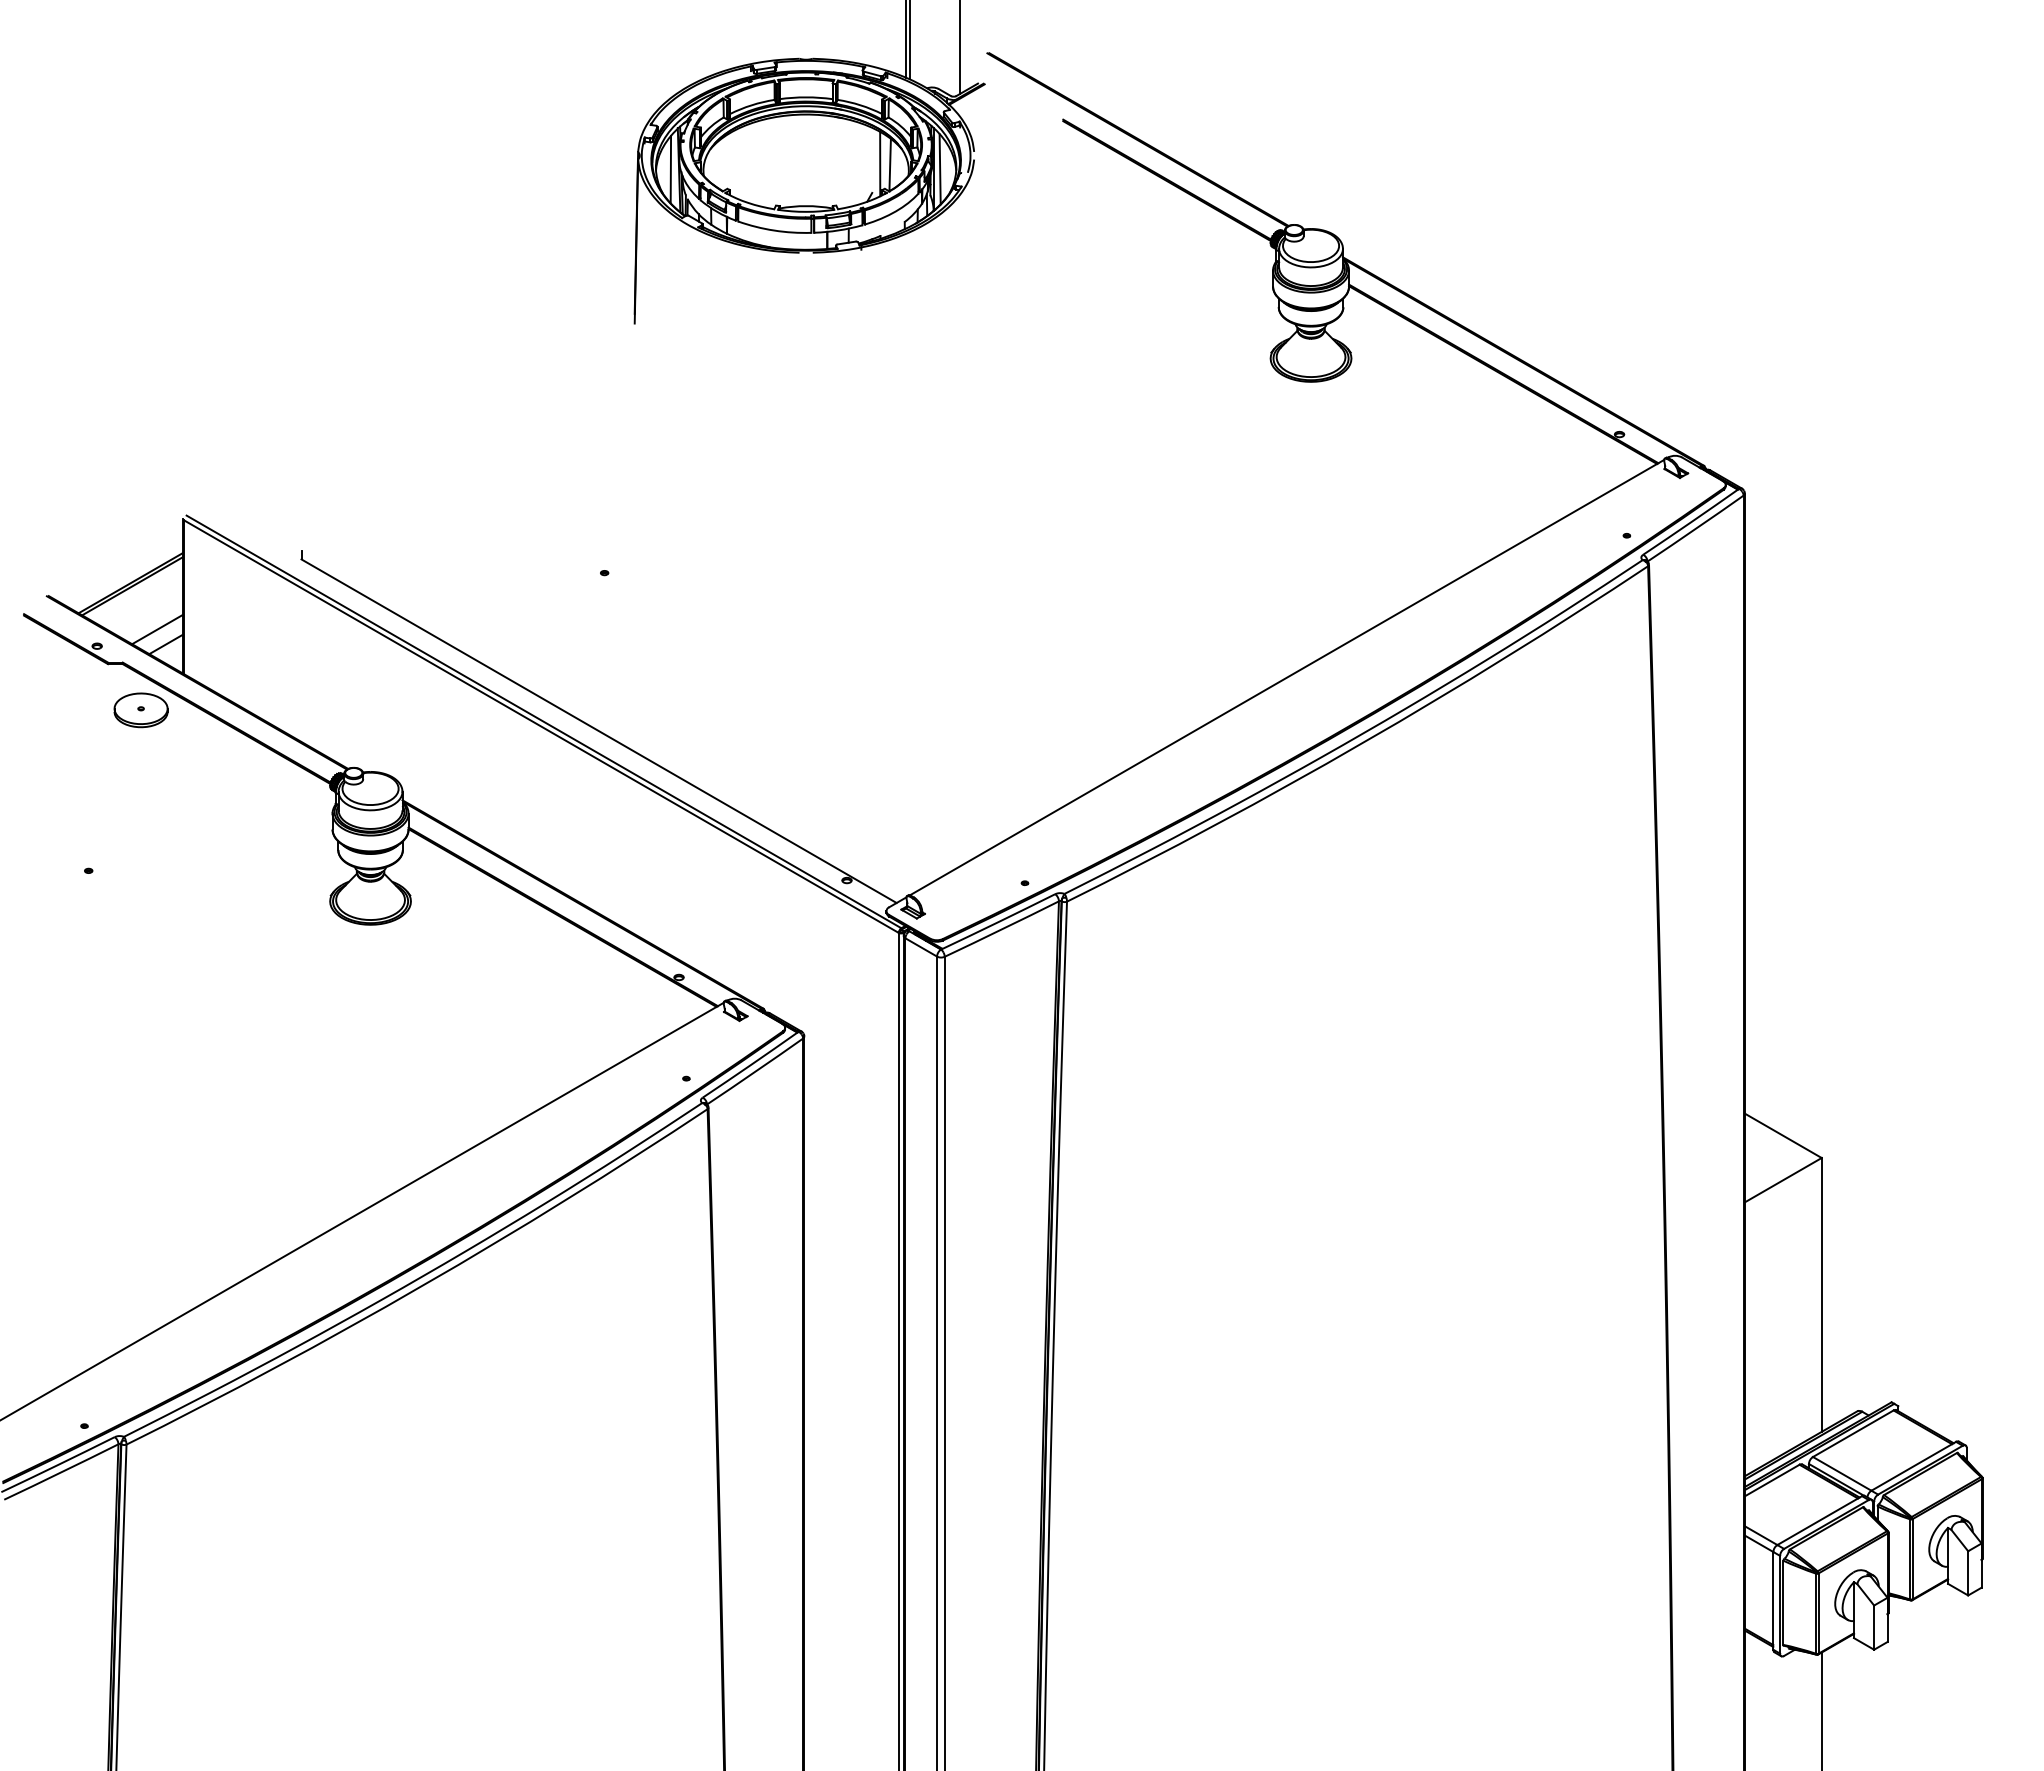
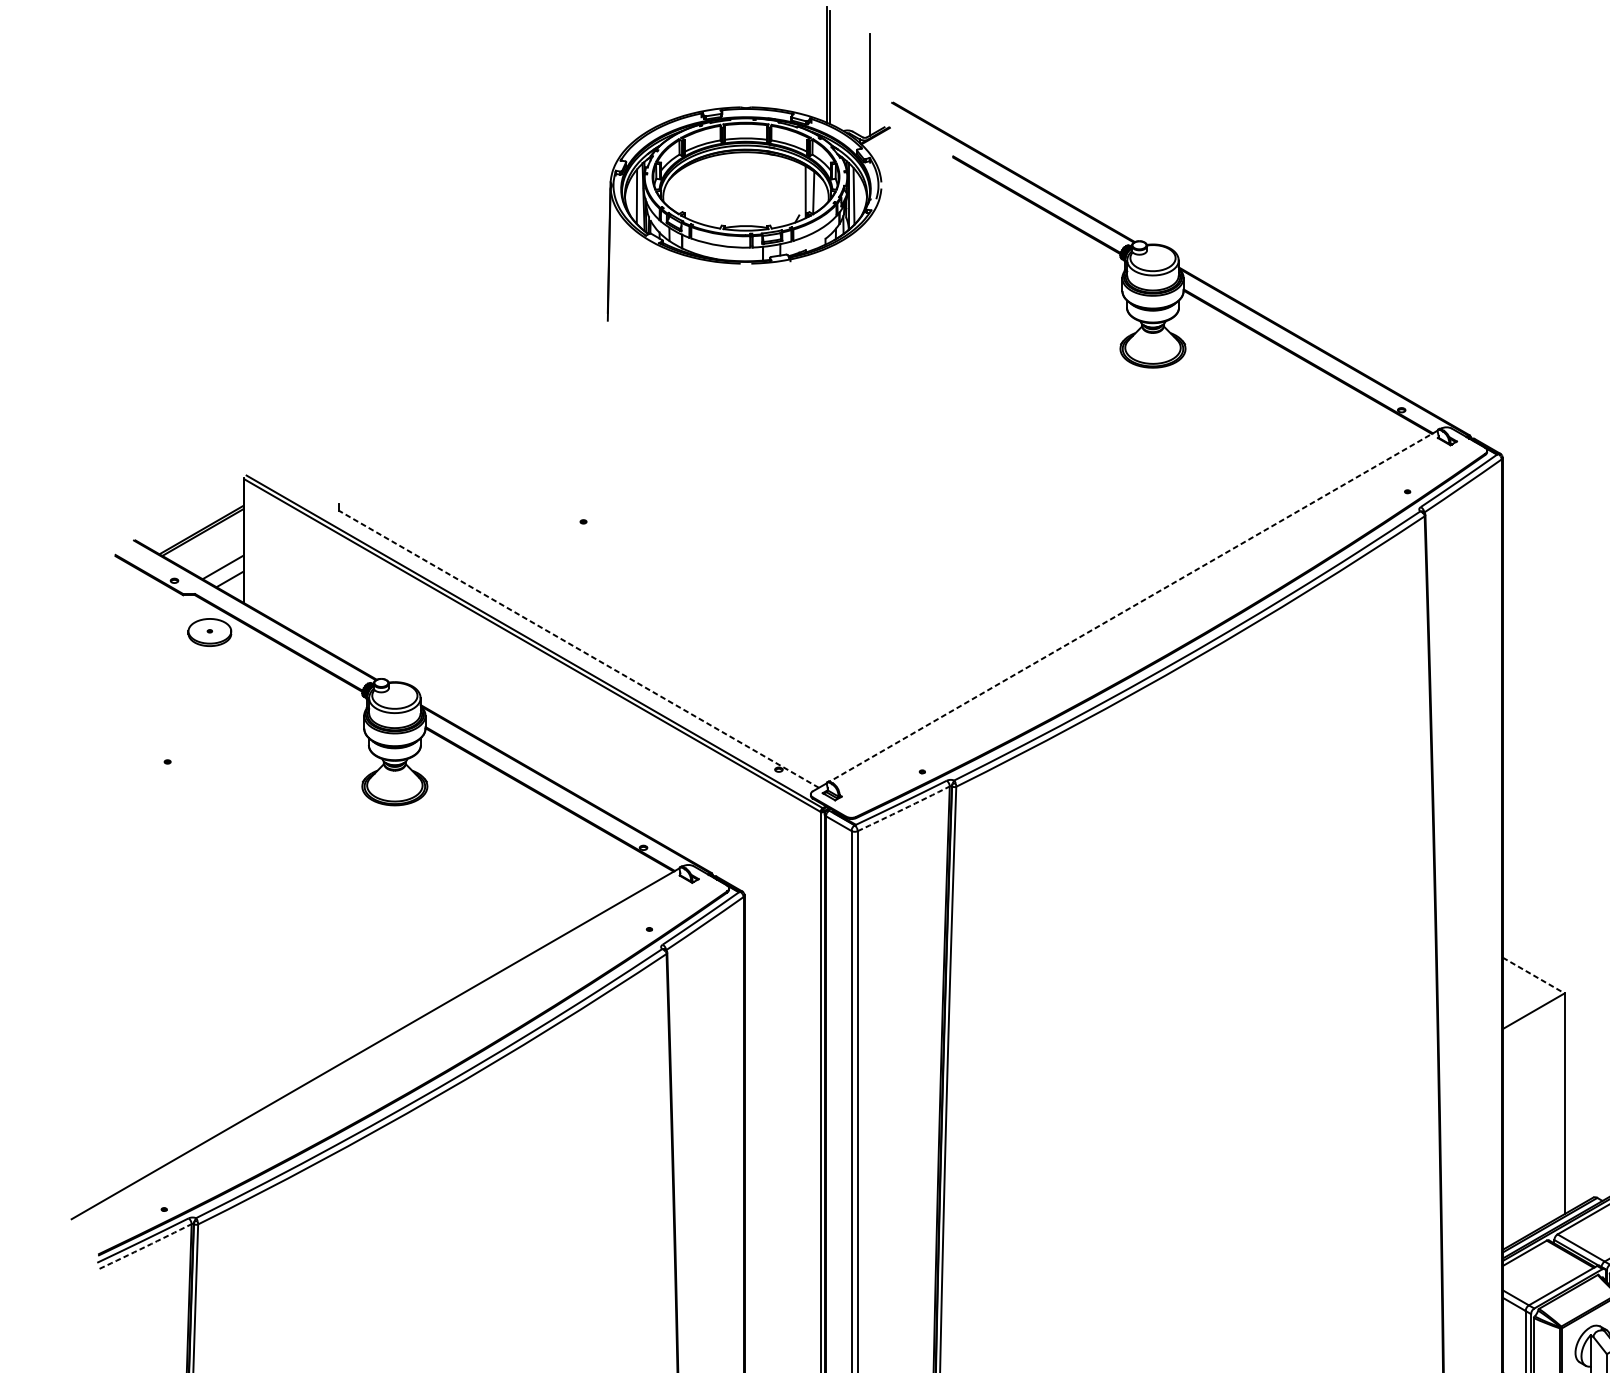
line: (1286, 677) -> (1133, 606), solid -> dashed
line: (599, 731) -> (579, 649), solid -> dashed
arc: (1001, 929) -> (903, 809), solid -> dashed
line: (1783, 1136) -> (1533, 976), solid -> dashed
arc: (61, 1472) -> (145, 1246), solid -> dashed

